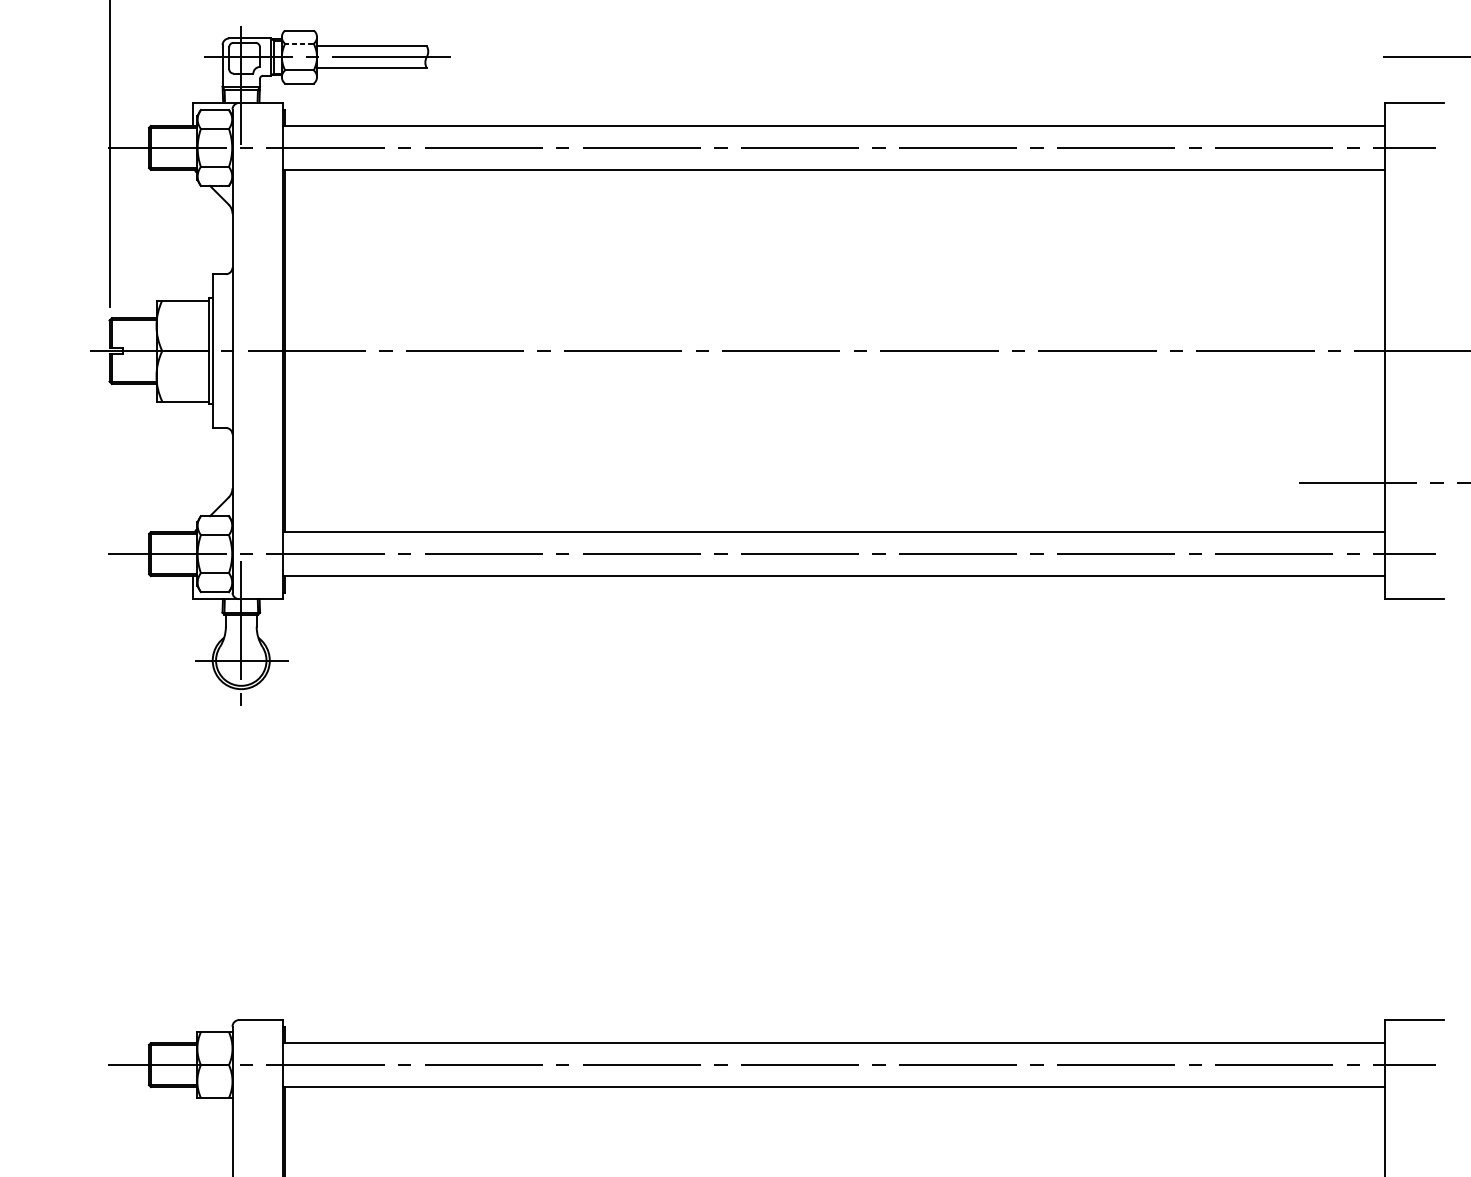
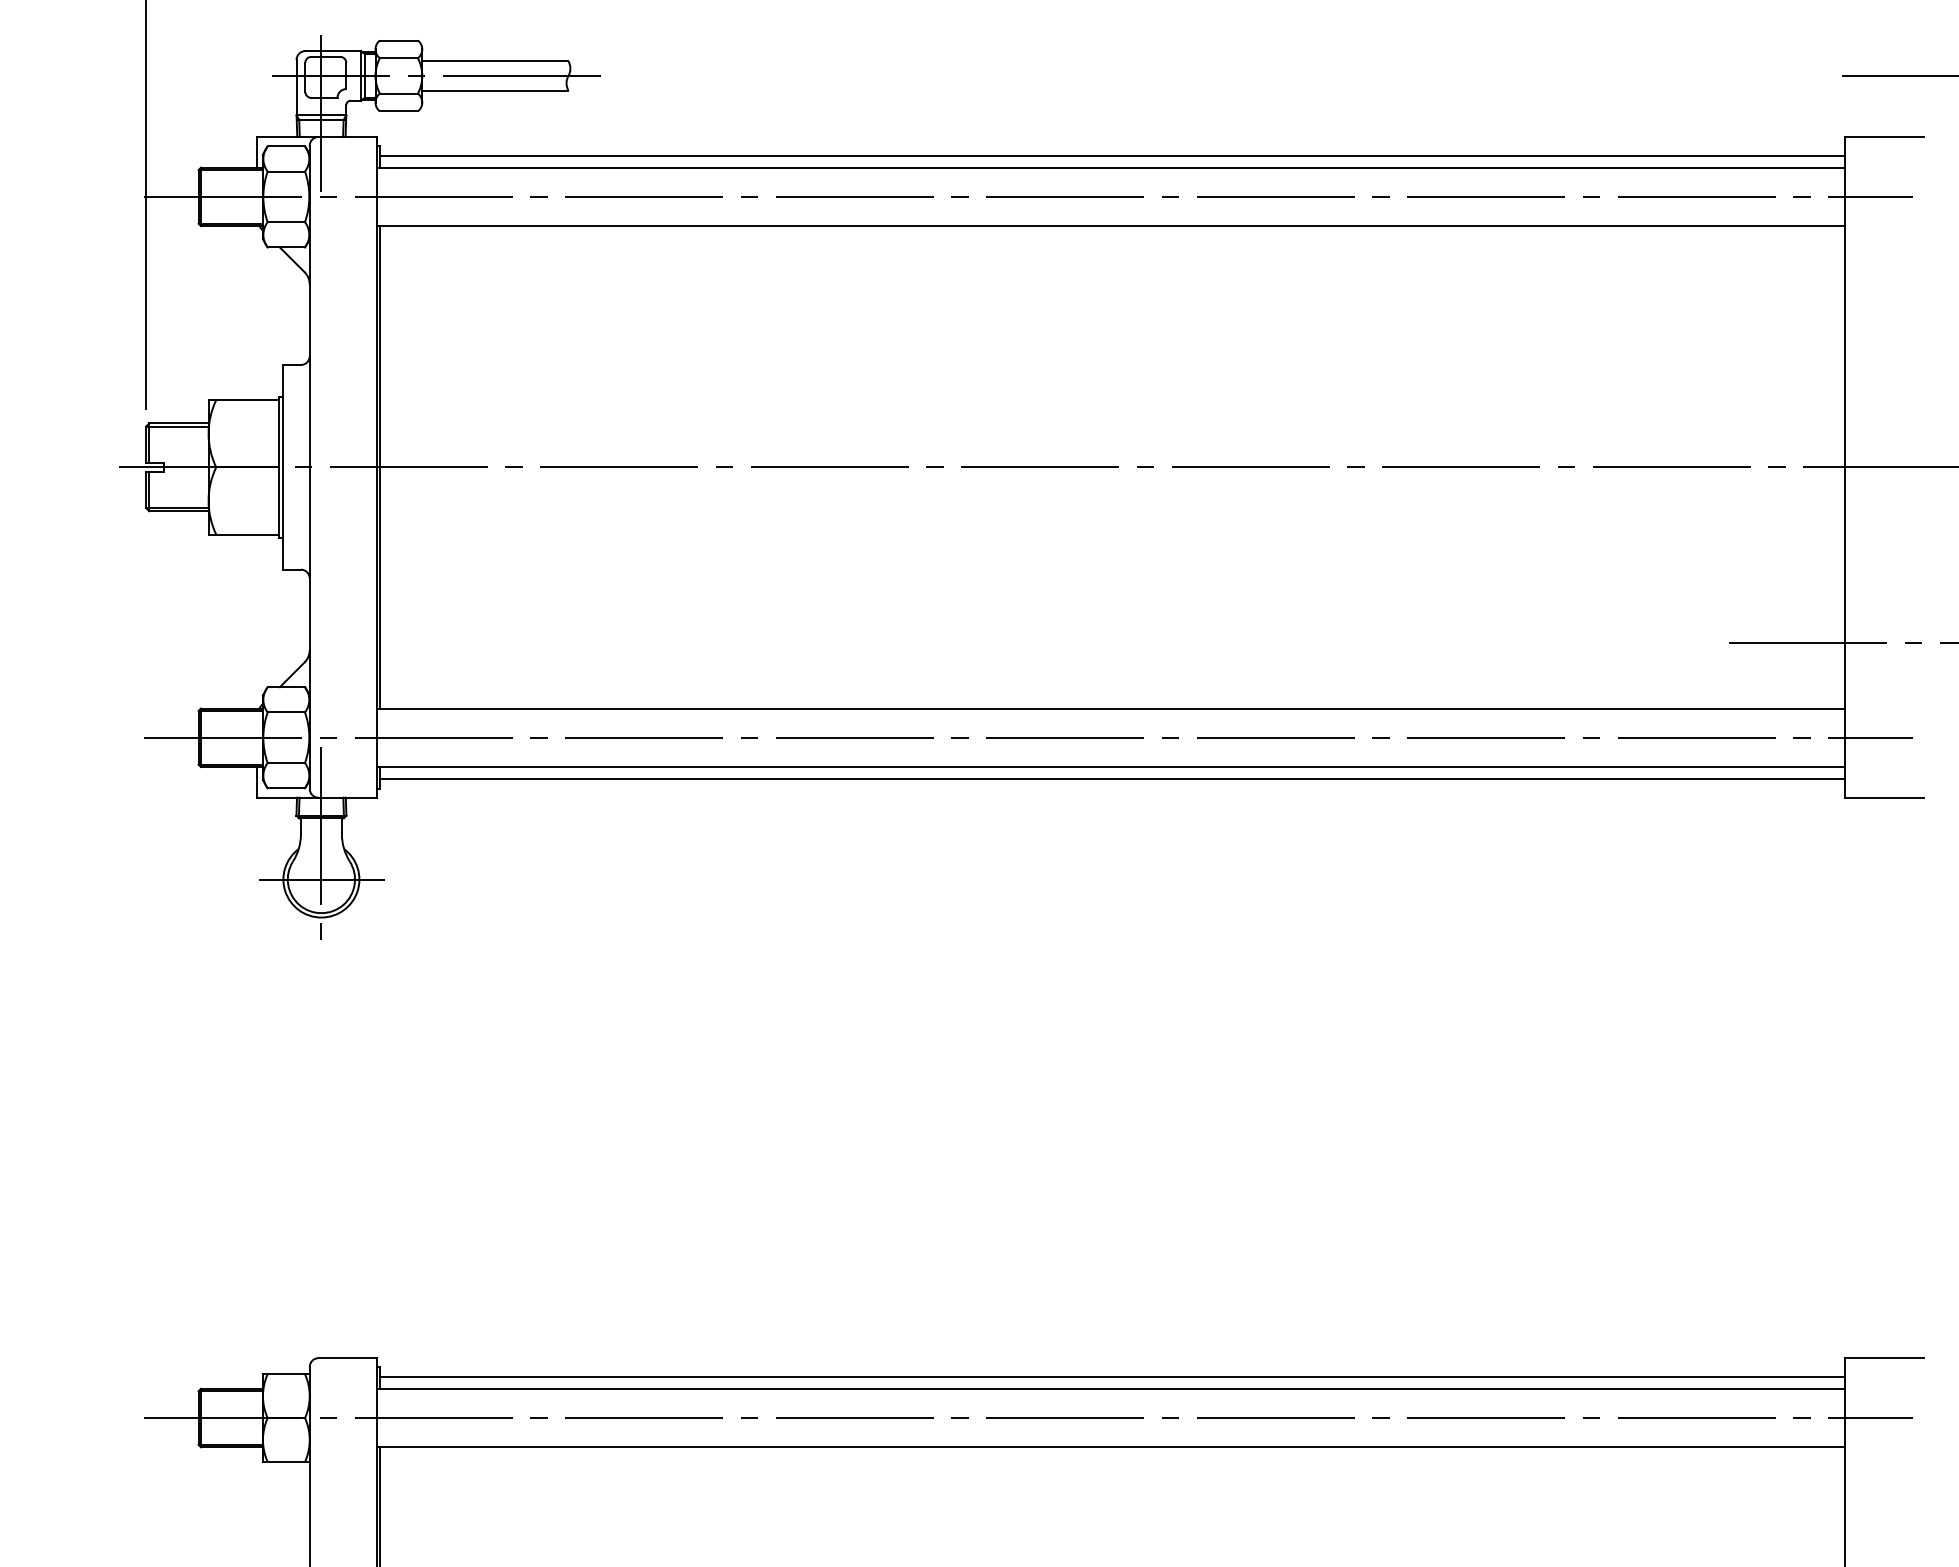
line: (299, 44) -> (398, 58), dashed -> solid
line: (834, 116) -> (1111, 155), added
line: (834, 584) -> (1111, 778), added
line: (834, 1034) -> (1111, 1377), added

